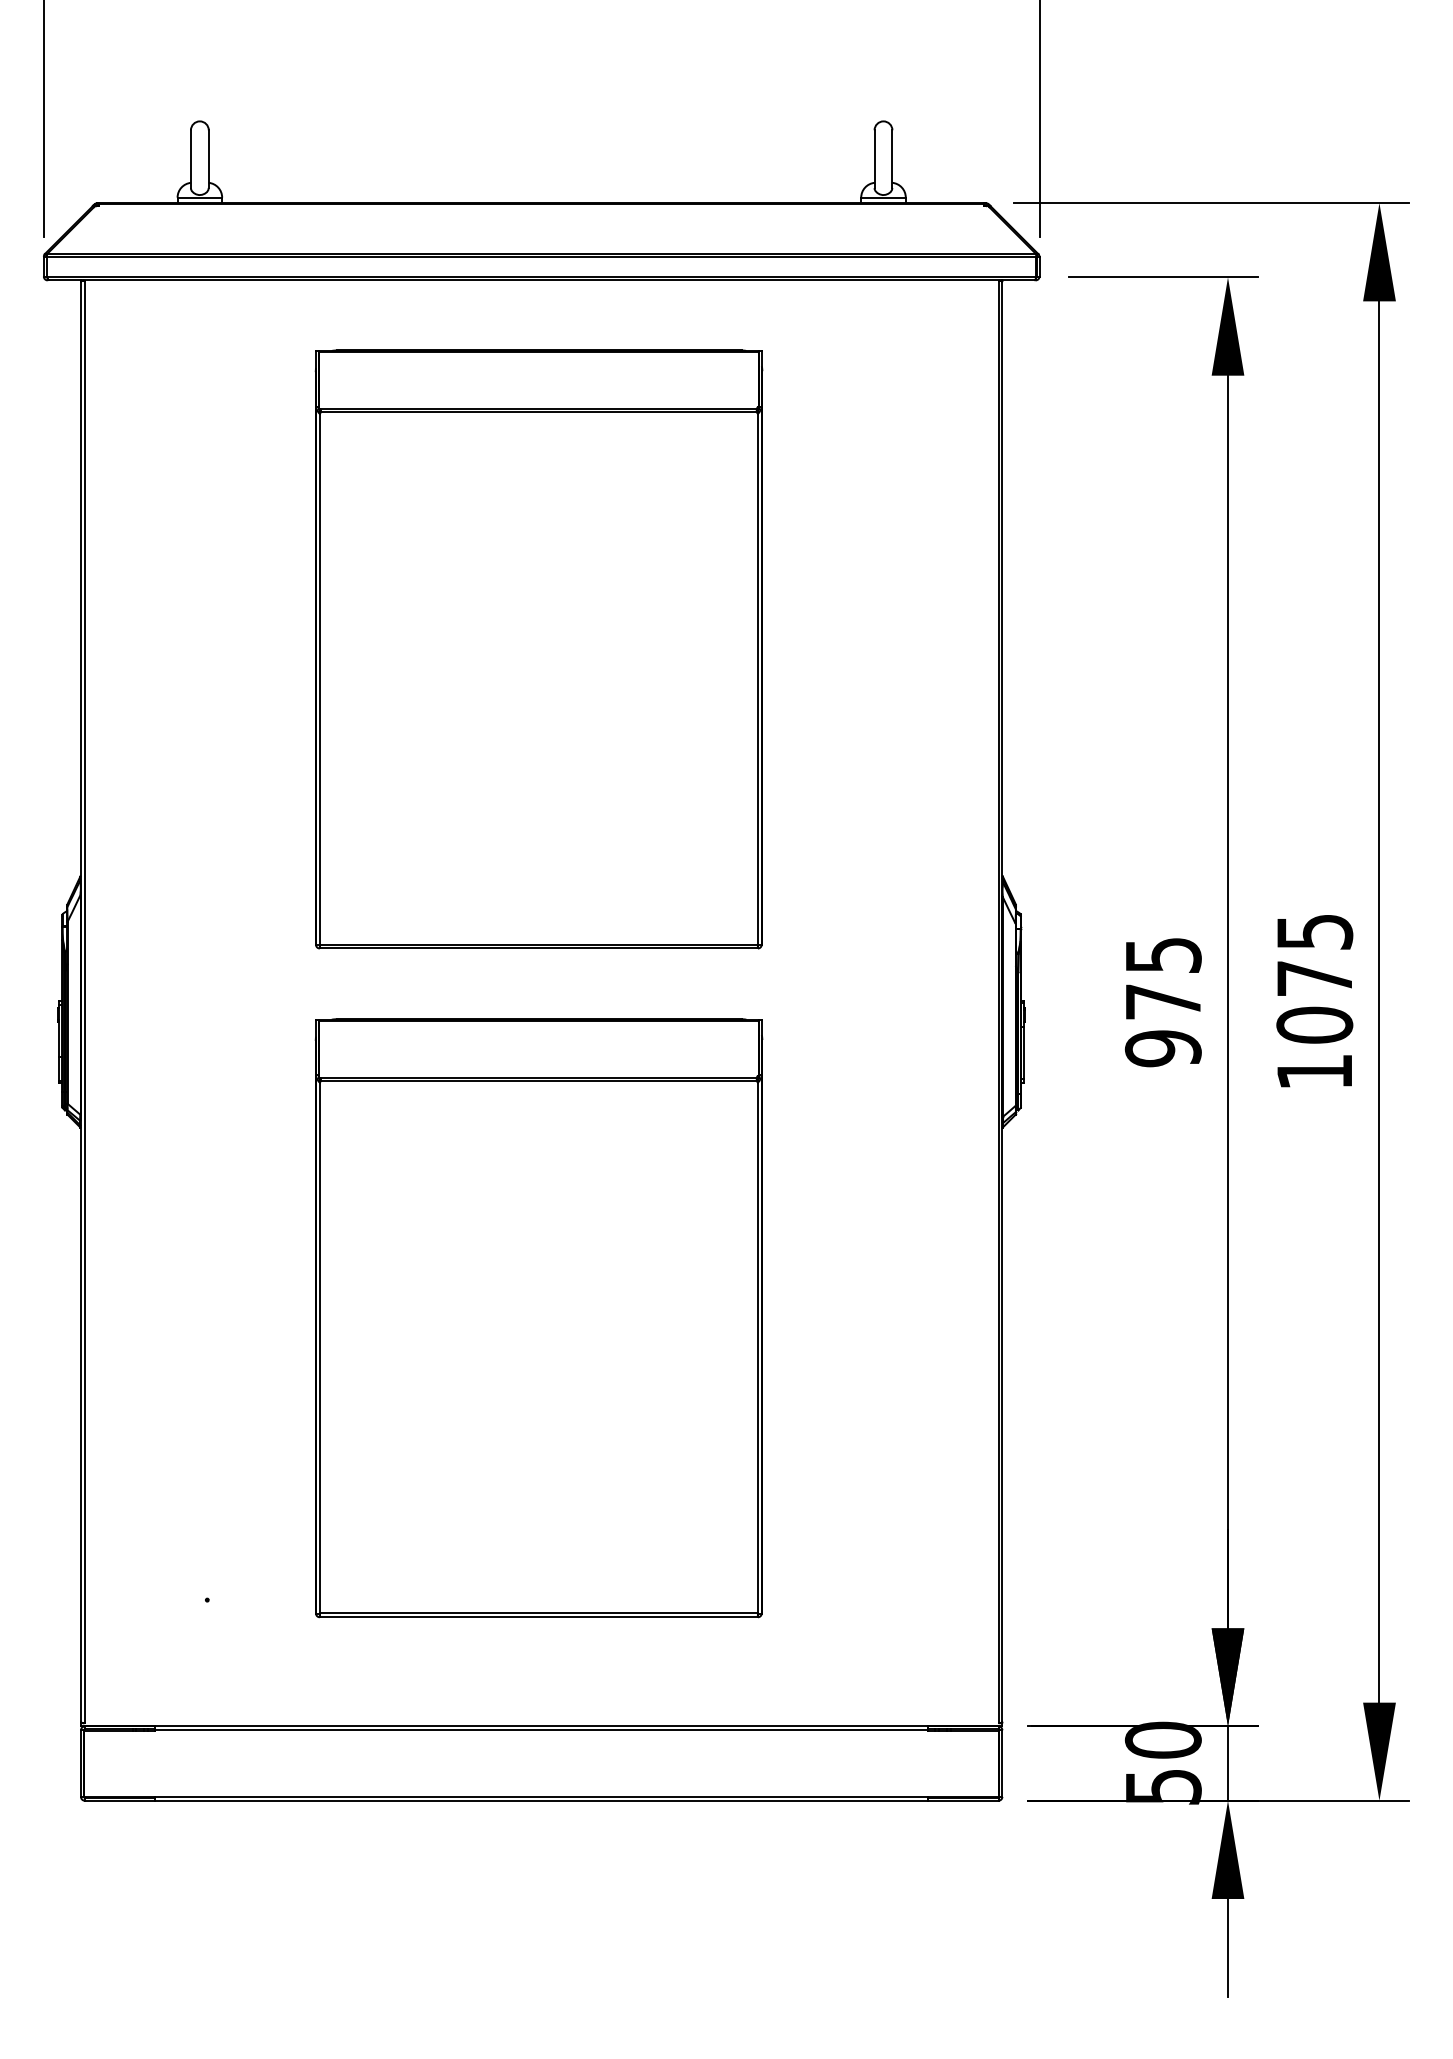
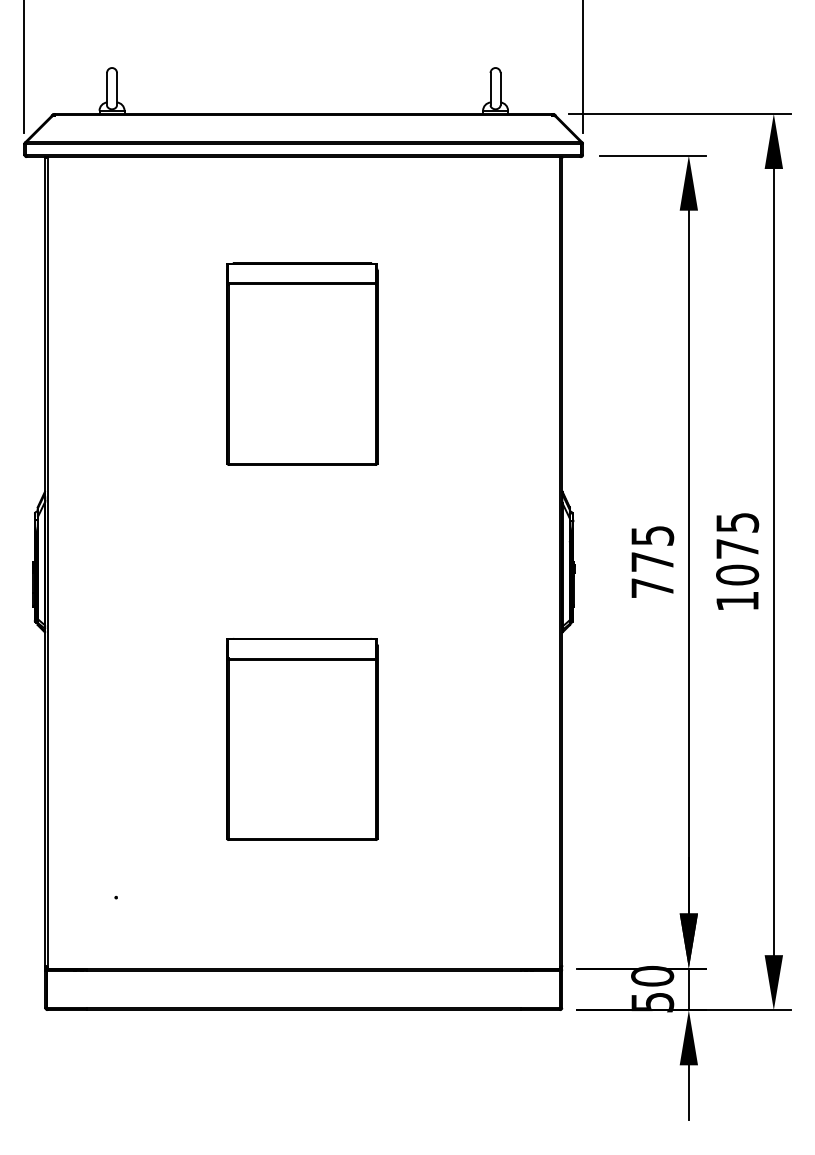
part: (539, 648) -> (302, 363), size x0.6
text: (1163, 1049) -> (652, 588), 975 -> 775
part: (539, 1318) -> (302, 739), size x0.6

